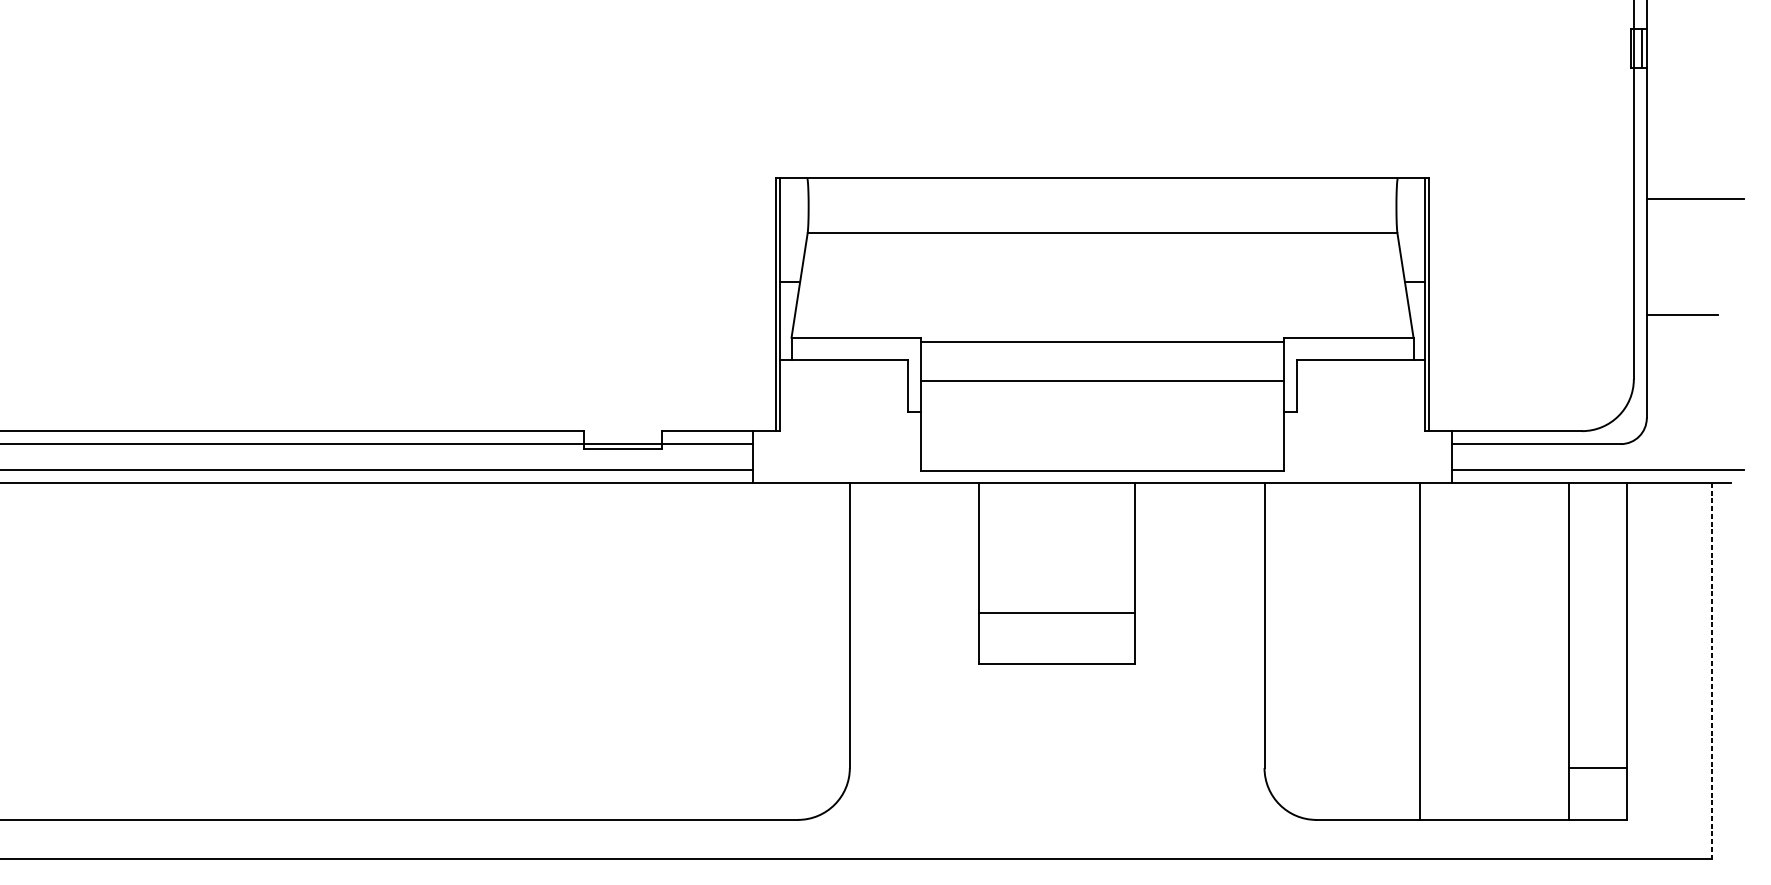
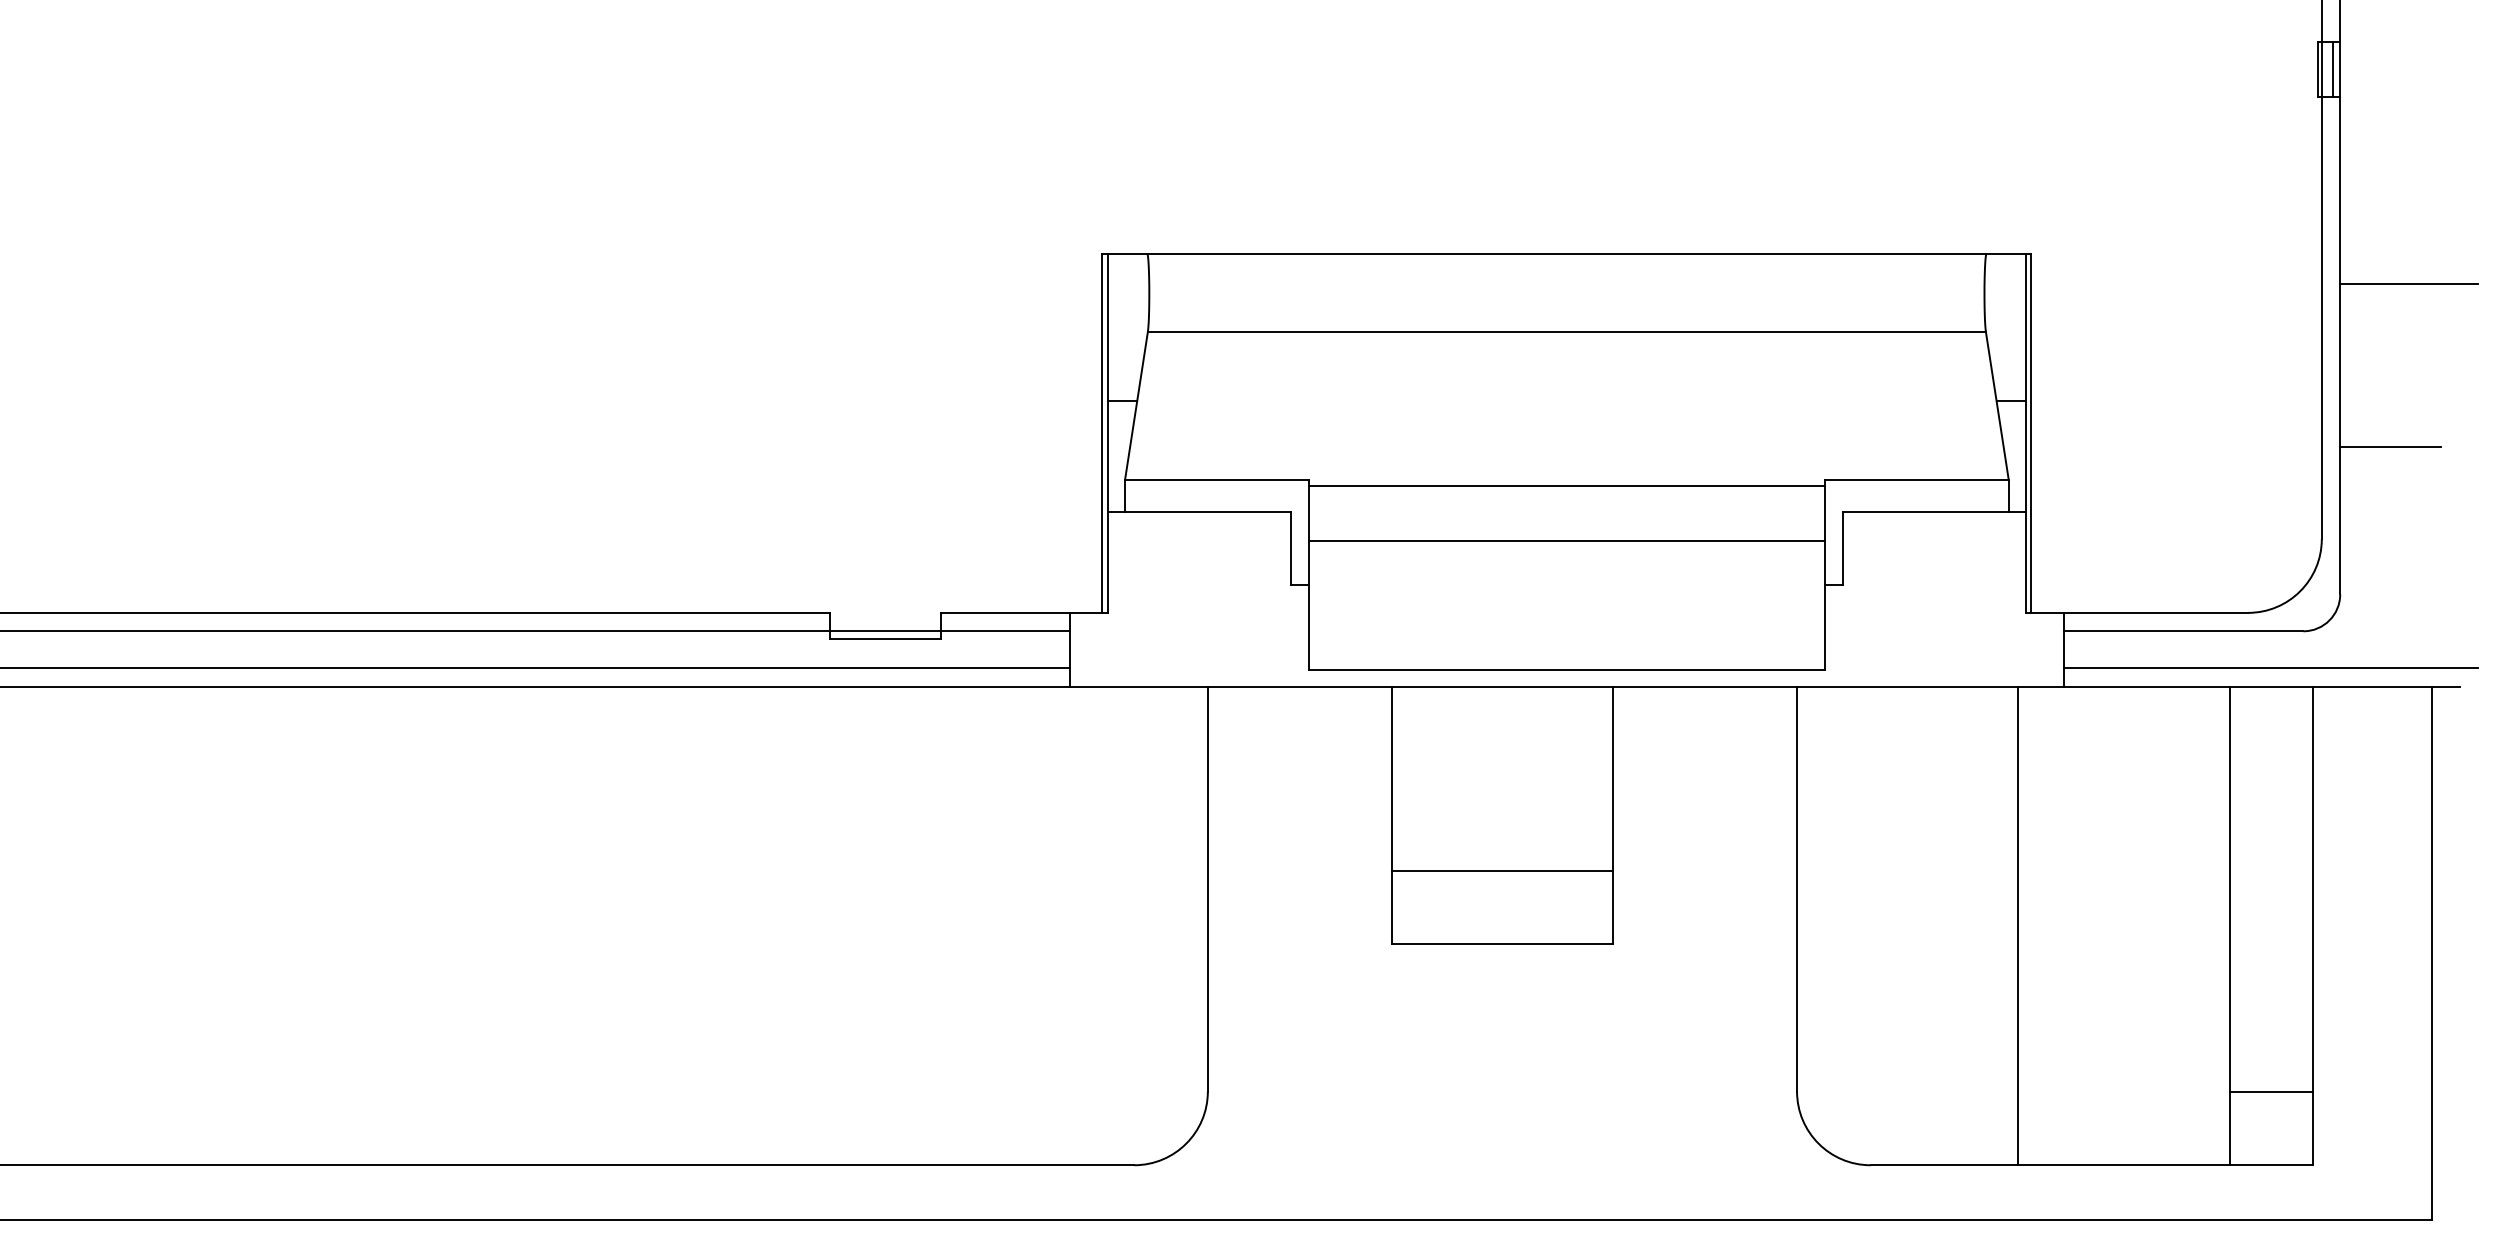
line: (1711, 670) -> (2432, 953), dashed -> solid

